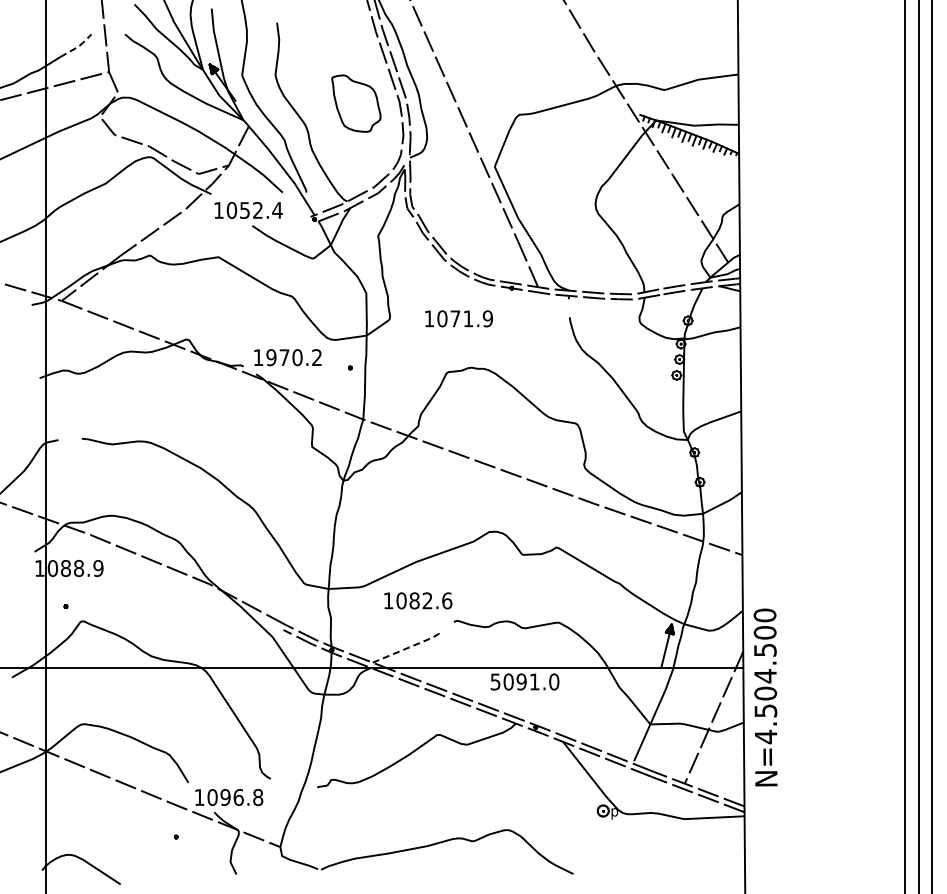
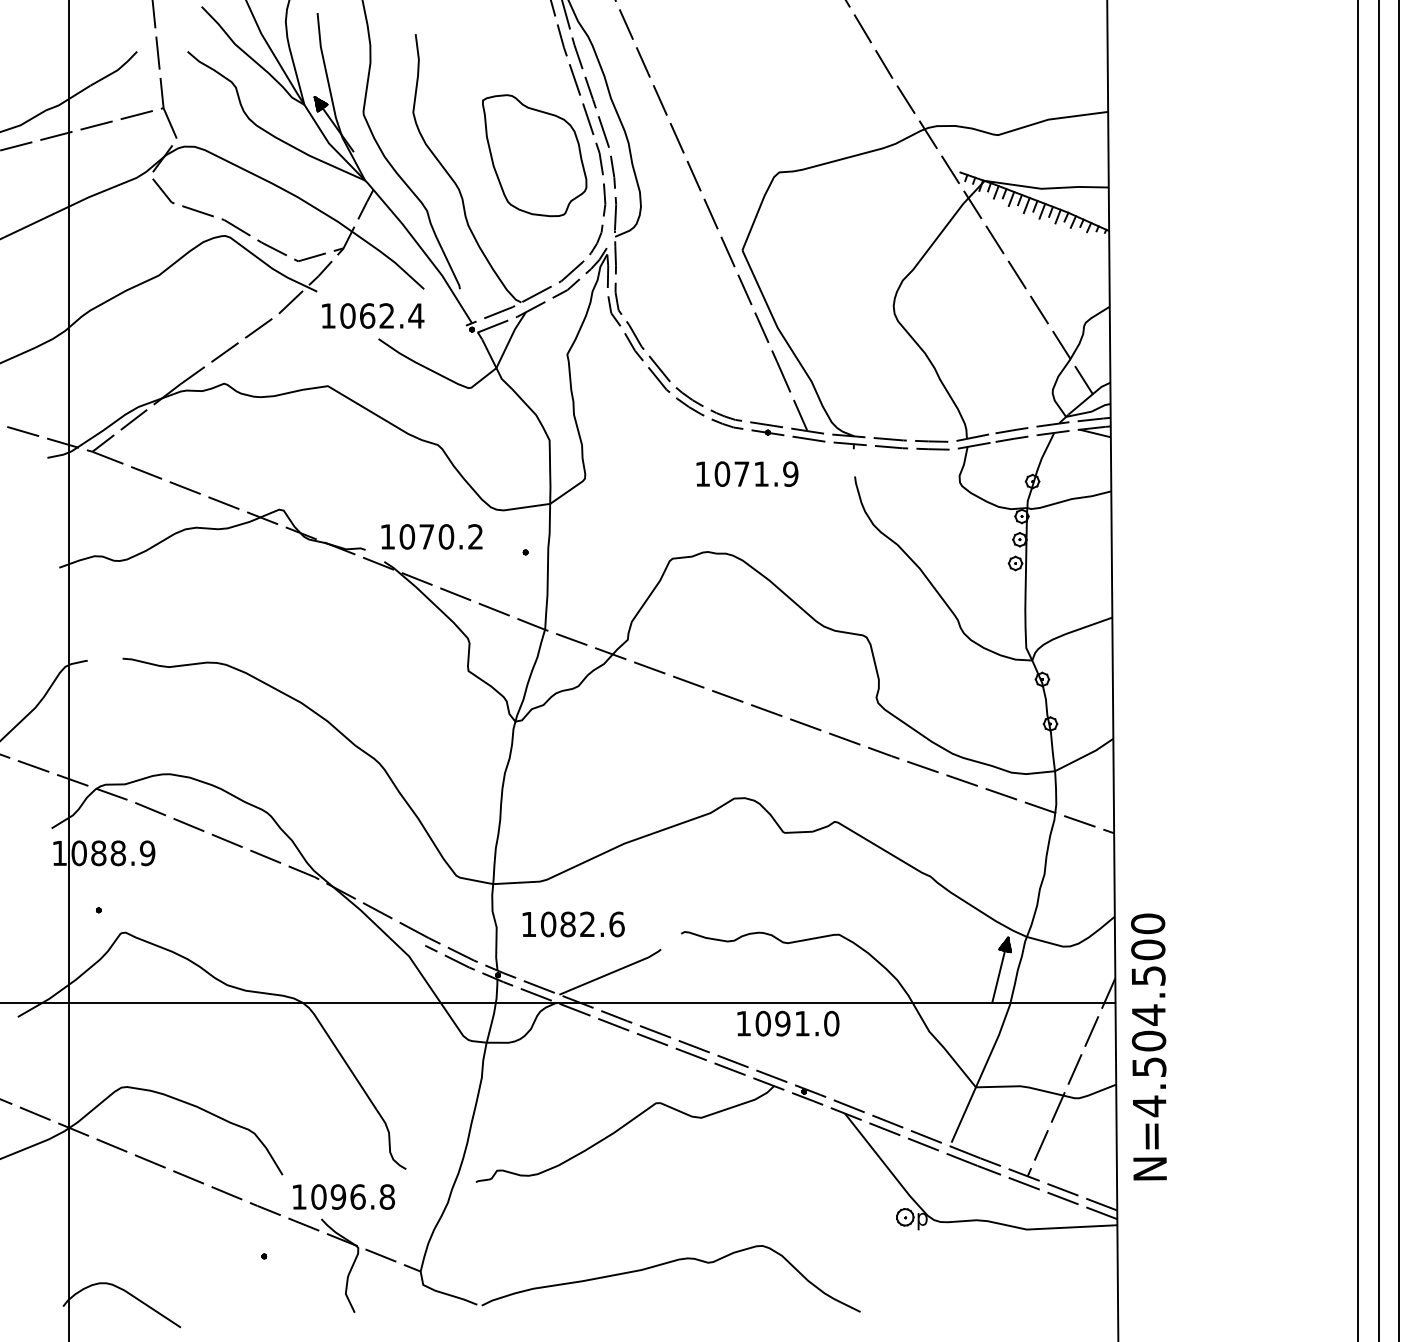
line: (78, 46) -> (117, 69), dashed -> solid
part: (356, 103) -> (534, 155), size x1.43
text: (245, 210) -> (368, 316), 1052.4 -> 1062.4
text: (458, 318) -> (746, 473), moved
text: (271, 357) -> (407, 536), 1970.2 -> 1070.2
text: (418, 600) -> (573, 923), moved
line: (408, 647) -> (612, 971), dashed -> solid
text: (495, 681) -> (743, 1022), 5091.0 -> 1091.0

